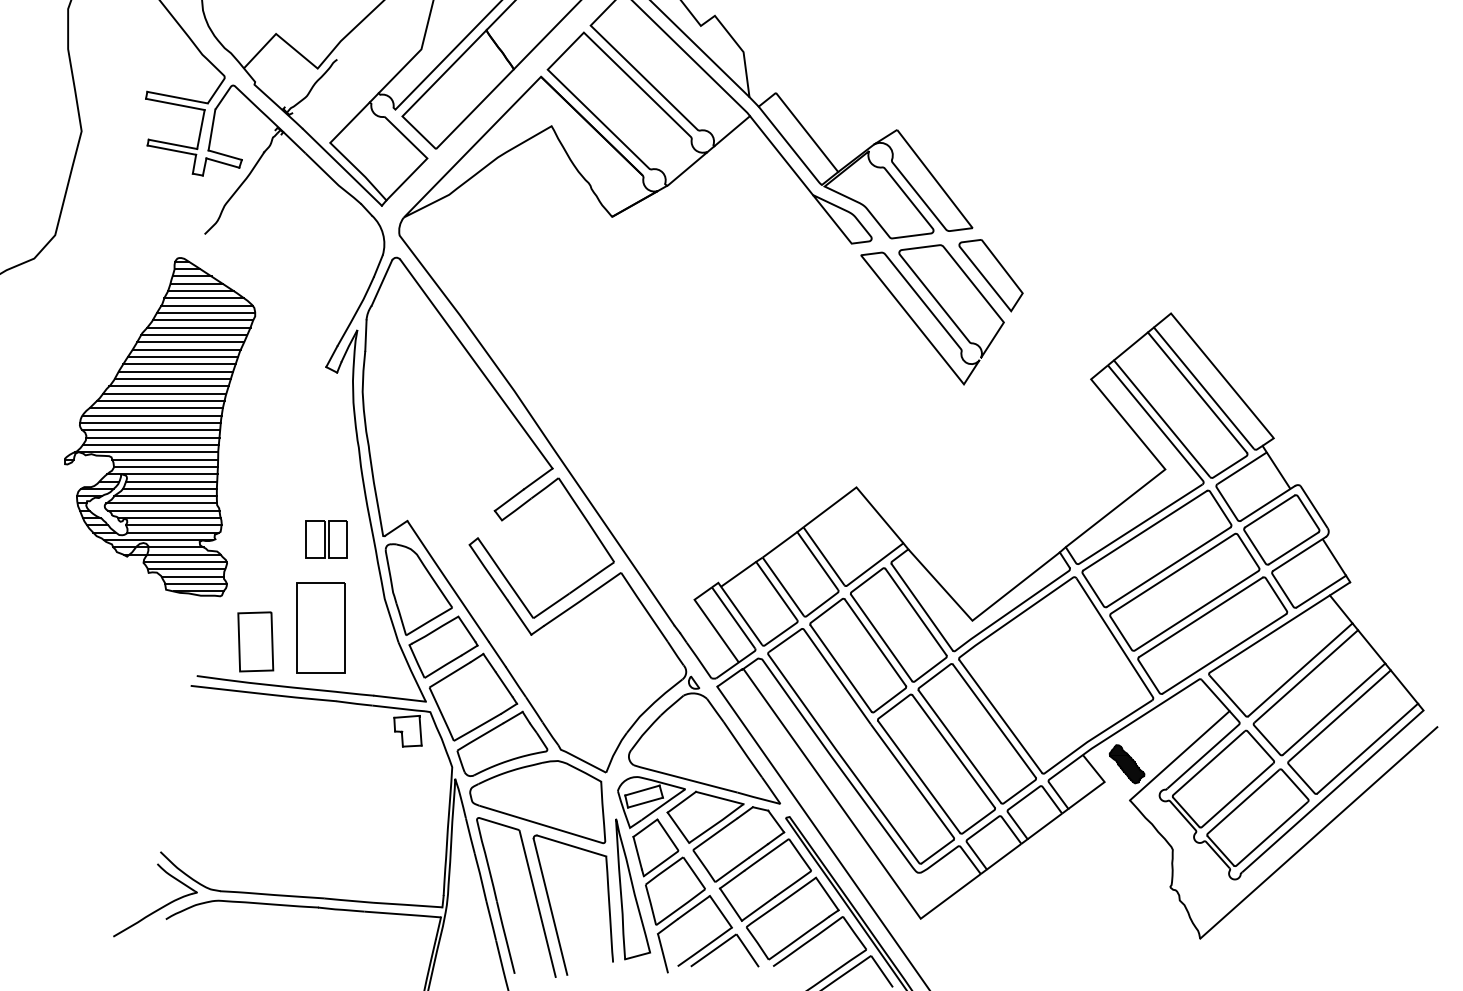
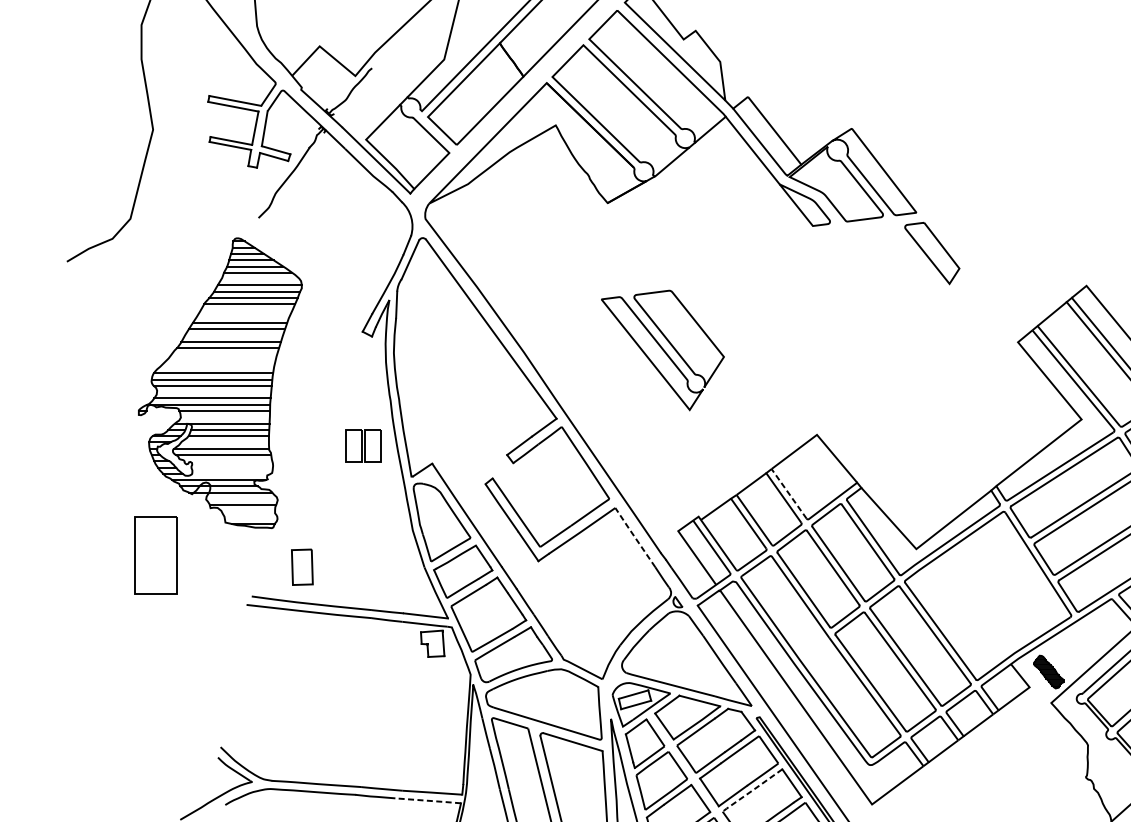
line: (206, 305) -> (260, 279), removed
part: (932, 314) -> (662, 350), moved
line: (190, 342) -> (246, 310), removed
line: (186, 349) -> (242, 316), removed
line: (175, 371) -> (233, 335), removed
line: (164, 393) -> (224, 354), removed
line: (160, 400) -> (220, 360), removed
line: (155, 408) -> (216, 367), removed
line: (152, 437) -> (213, 392), removed
line: (165, 466) -> (224, 416), removed
line: (165, 496) -> (224, 442), removed
line: (169, 518) -> (228, 461), removed
line: (173, 525) -> (231, 467), removed
line: (173, 532) -> (231, 473), removed
part: (326, 539) -> (362, 446), moved
line: (823, 555) -> (788, 493), solid -> dashed
line: (184, 562) -> (241, 499), removed
line: (192, 576) -> (248, 511), removed
line: (195, 584) -> (250, 518), removed
line: (643, 606) -> (634, 536), solid -> dashed
part: (320, 627) -> (155, 554), moved
part: (255, 641) -> (302, 566), size x0.7
line: (781, 902) -> (752, 790), solid -> dashed
line: (403, 914) -> (428, 800), solid -> dashed

